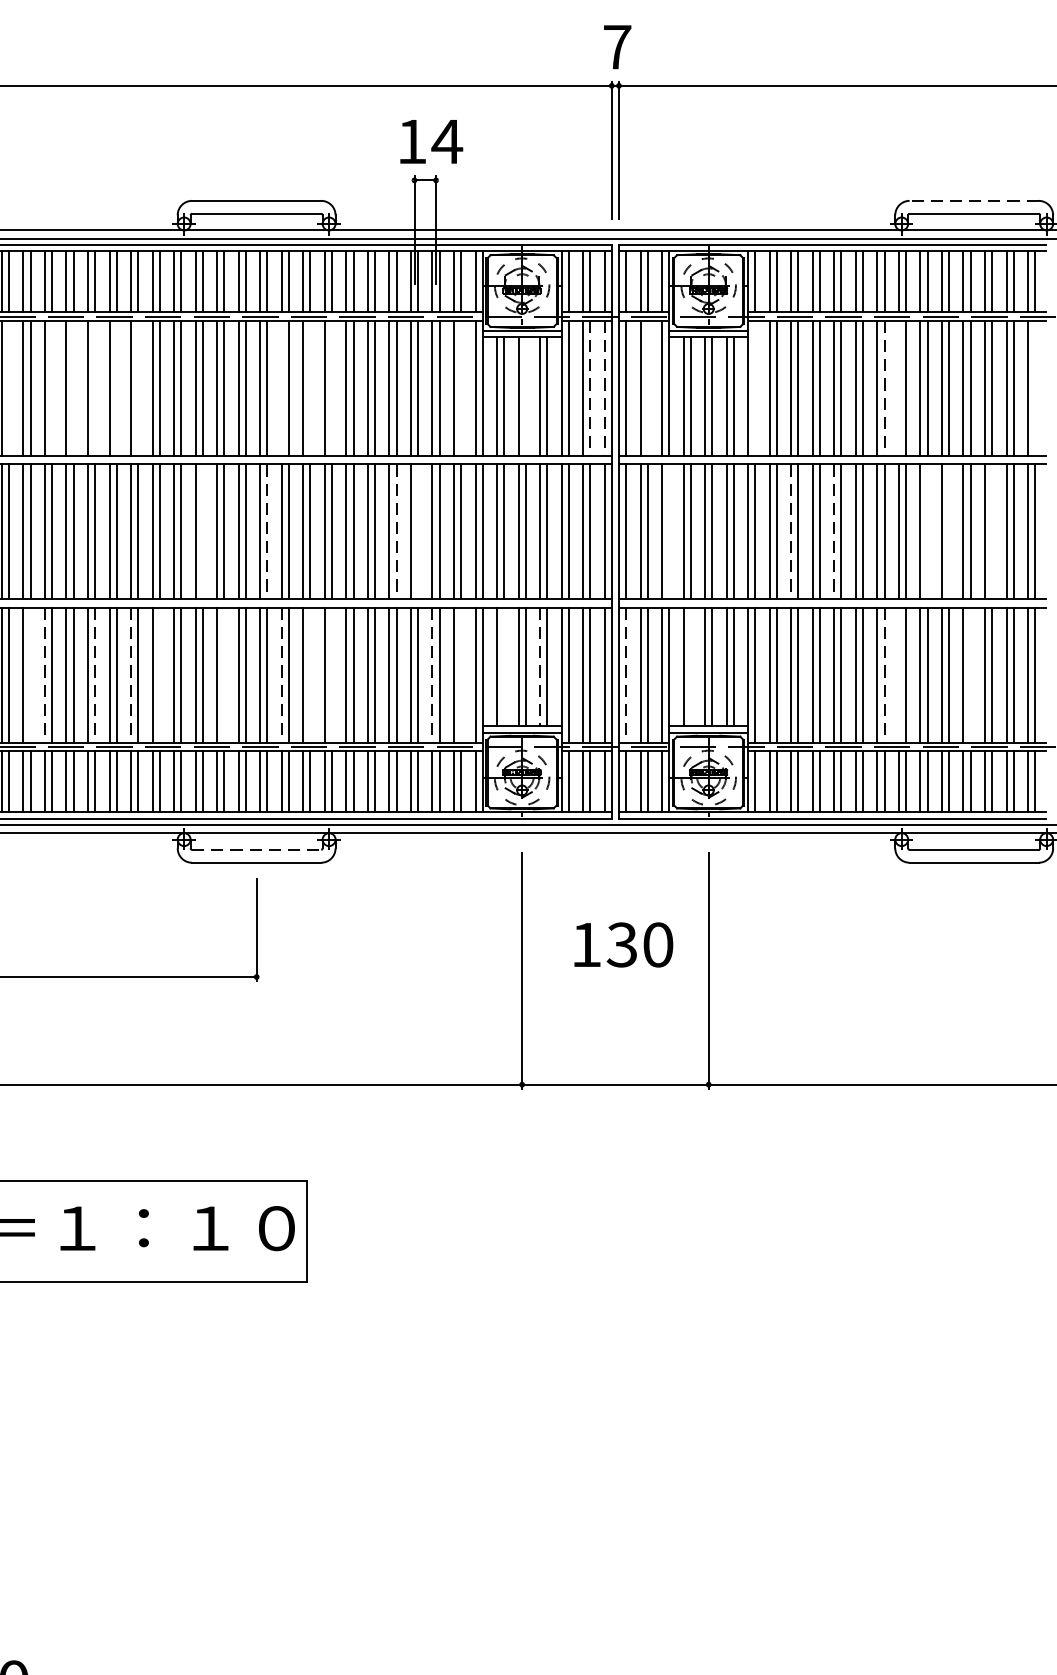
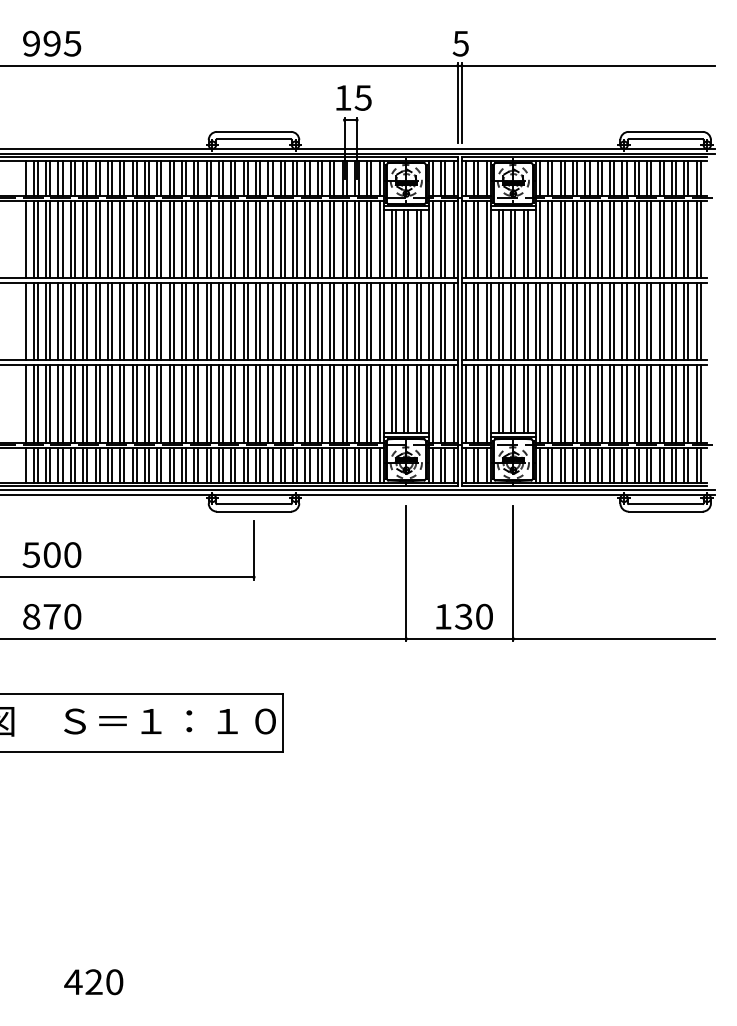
text: (616, 46) -> (460, 43), 7 -> 5
text: (447, 140) -> (363, 97), 14 -> 15
line: (973, 200) -> (665, 131), dashed -> solid
line: (8, 388) -> (111, 239), added
line: (51, 388) -> (136, 239), added
line: (74, 388) -> (149, 239), added
line: (95, 388) -> (161, 239), added
line: (116, 388) -> (173, 239), added
line: (138, 388) -> (186, 239), added
line: (281, 388) -> (268, 239), added
line: (309, 388) -> (284, 239), added
line: (332, 388) -> (297, 239), added
line: (461, 388) -> (371, 239), added
line: (590, 388) -> (445, 239), dashed -> solid
line: (604, 388) -> (453, 239), dashed -> solid
line: (647, 388) -> (478, 239), added
line: (755, 388) -> (540, 239), added
line: (884, 388) -> (614, 239), dashed -> solid
line: (898, 388) -> (622, 239), added
line: (1034, 388) -> (700, 239), added
line: (525, 397) -> (408, 244), added
line: (203, 531) -> (223, 321), added
line: (267, 531) -> (260, 321), dashed -> solid
line: (396, 531) -> (334, 321), dashed -> solid
line: (417, 531) -> (346, 321), added
line: (668, 531) -> (490, 321), added
line: (790, 531) -> (560, 321), dashed -> solid
line: (834, 531) -> (585, 321), dashed -> solid
line: (926, 531) -> (638, 321), added
line: (949, 531) -> (651, 321), added
line: (991, 531) -> (675, 321), added
line: (505, 667) -> (396, 399), added
line: (539, 667) -> (416, 399), dashed -> solid
line: (691, 667) -> (503, 399), added
line: (30, 674) -> (124, 403), added
line: (159, 674) -> (198, 403), added
line: (224, 674) -> (235, 403), added
line: (309, 674) -> (284, 403), added
line: (332, 674) -> (297, 403), added
line: (461, 674) -> (371, 403), added
line: (898, 674) -> (622, 403), added
line: (970, 674) -> (663, 403), added
line: (44, 676) -> (132, 404), dashed -> solid
line: (95, 676) -> (161, 404), dashed -> solid
line: (130, 676) -> (181, 404), dashed -> solid
line: (281, 676) -> (268, 404), dashed -> solid
line: (431, 676) -> (354, 404), dashed -> solid
line: (627, 676) -> (466, 404), dashed -> solid
line: (884, 676) -> (614, 404), dashed -> solid
line: (257, 850) -> (254, 504), dashed -> solid
text: (623, 944) -> (464, 616), moved

